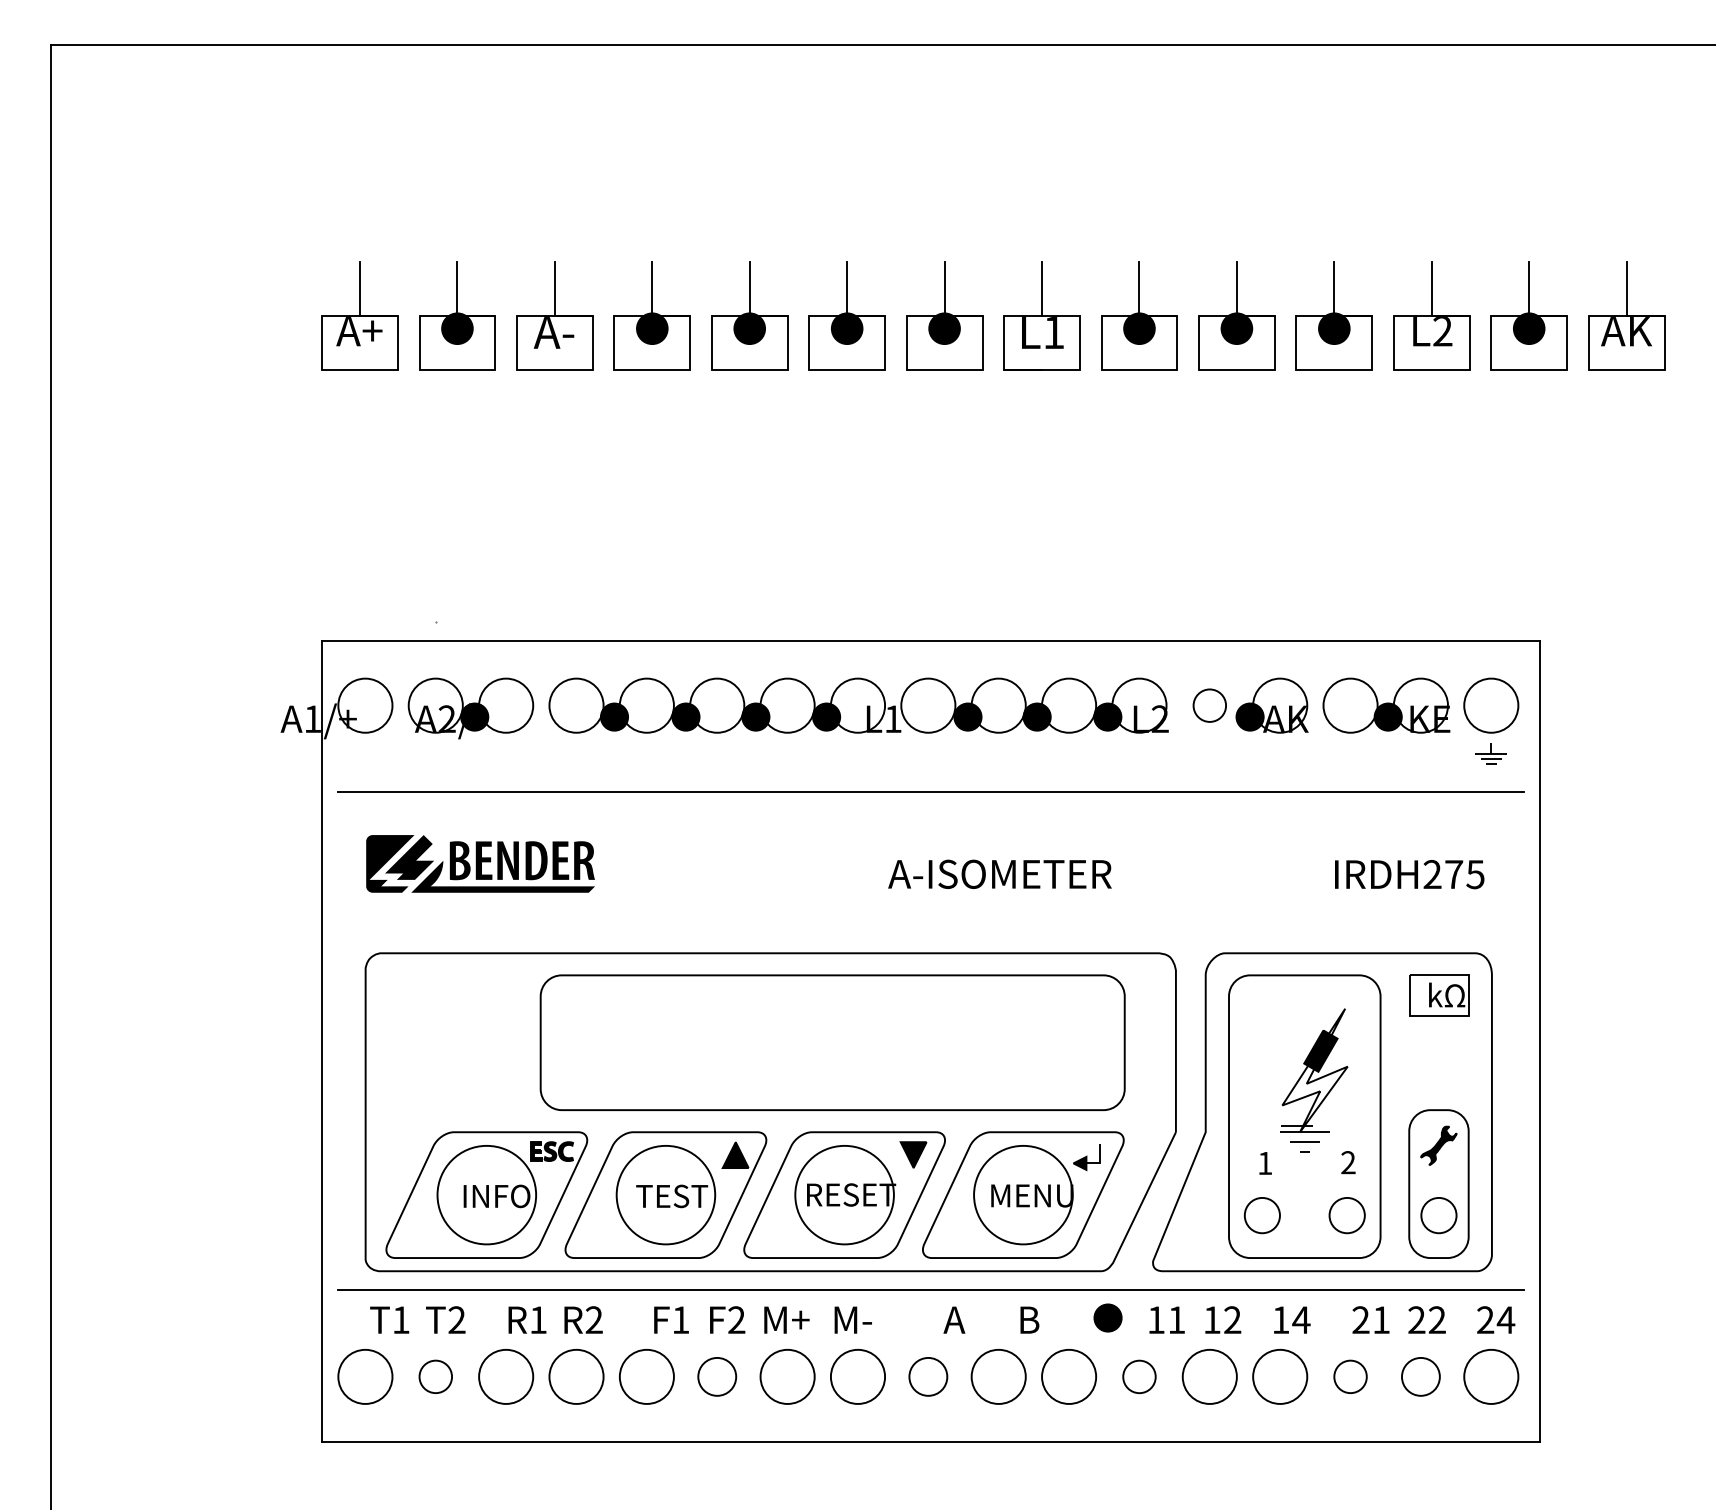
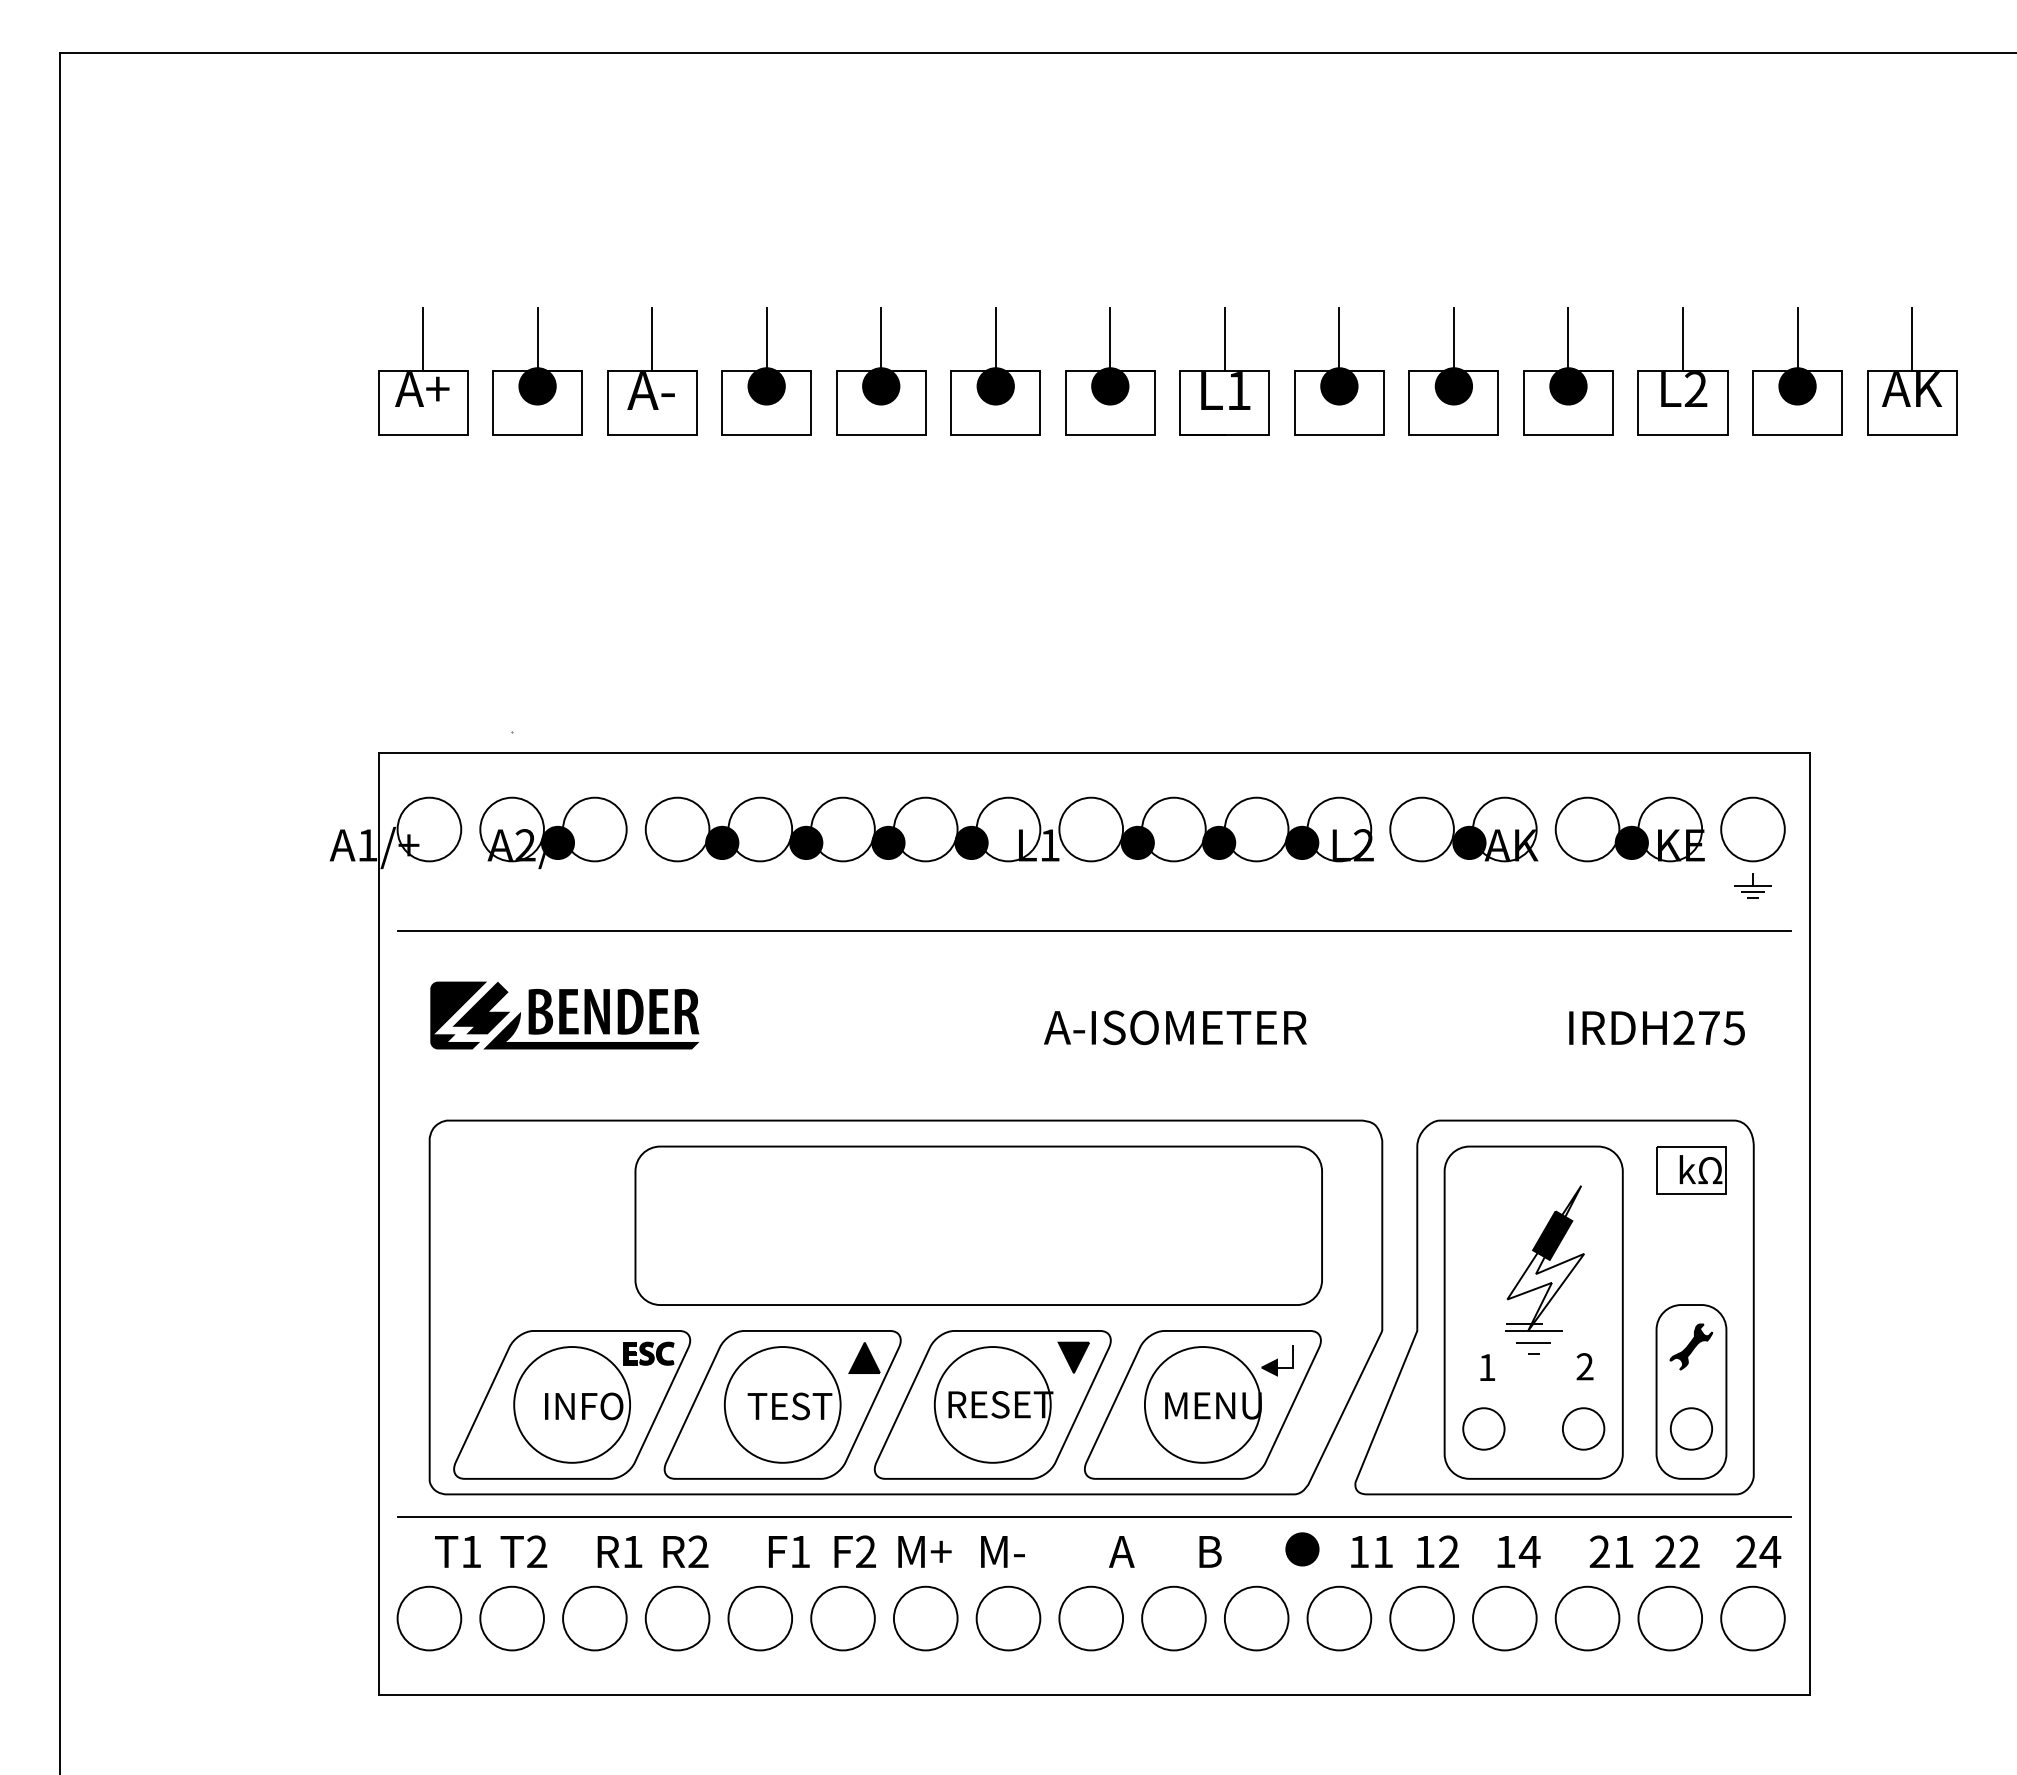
circle: (1209, 705) -> (1421, 829), size x1.67
circle: (435, 1376) -> (511, 1618), size x1.67
circle: (717, 1376) -> (843, 1618), size x1.43
circle: (928, 1376) -> (1091, 1618), size x1.43
circle: (1139, 1376) -> (1339, 1618), size x1.67
circle: (1350, 1376) -> (1587, 1618), size x1.67
circle: (1420, 1376) -> (1669, 1618), size x1.43

